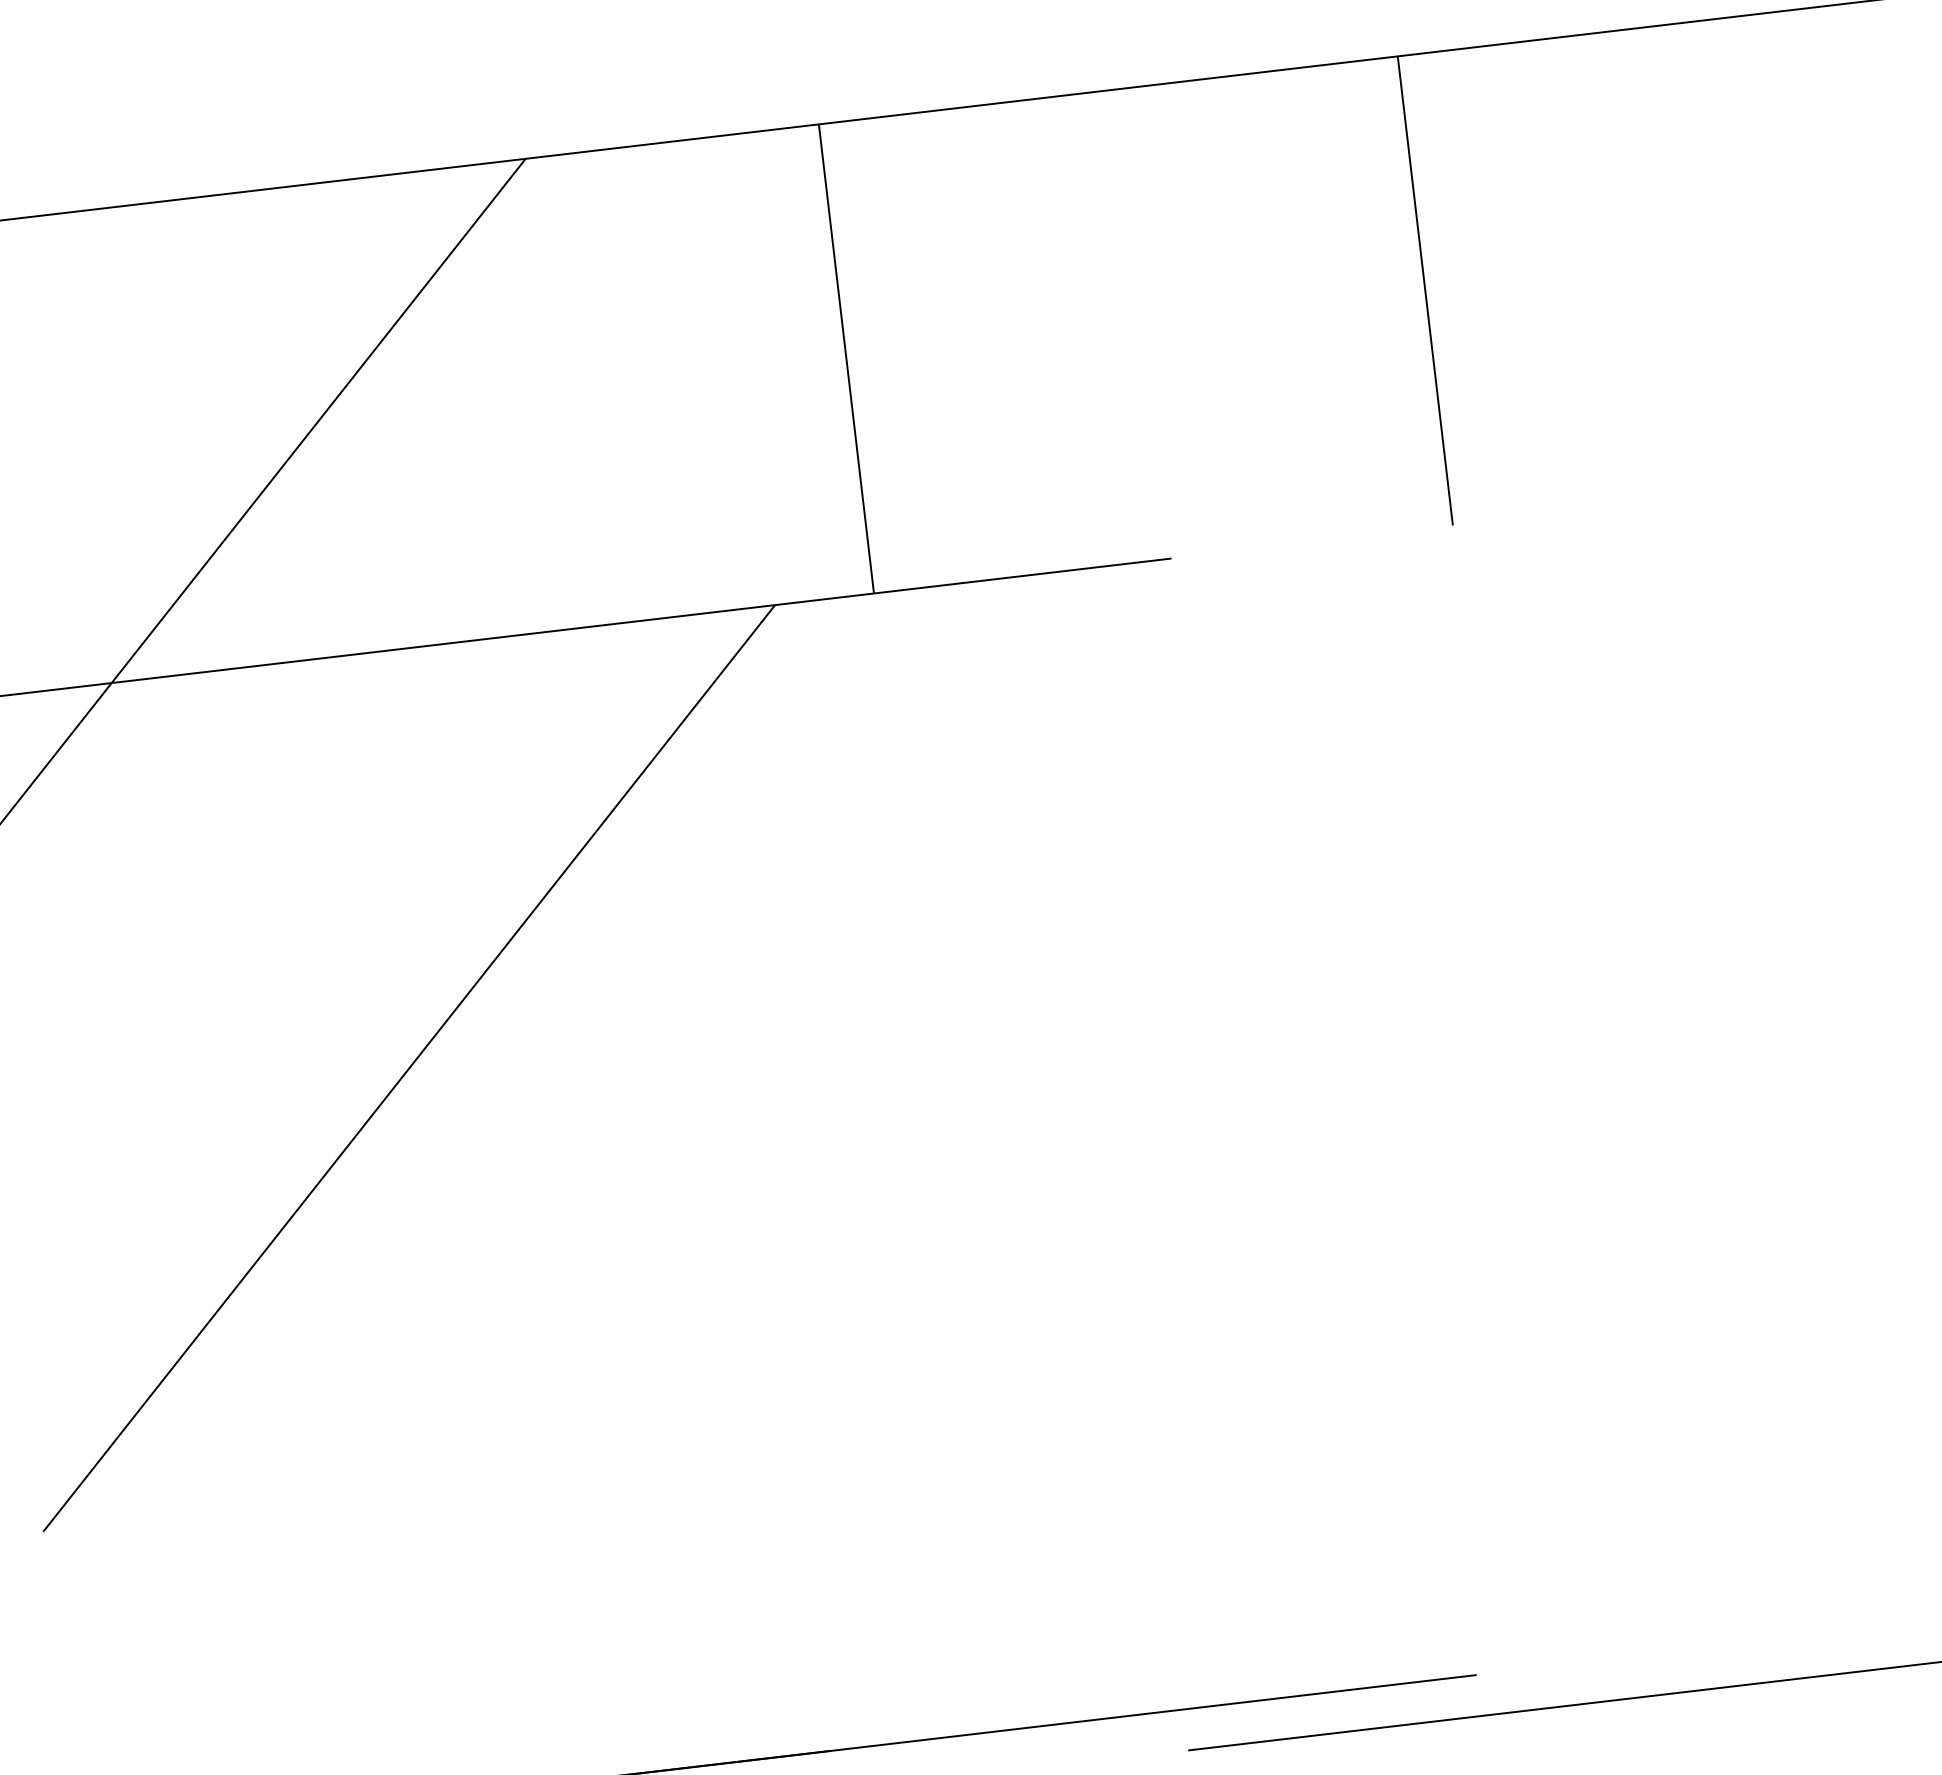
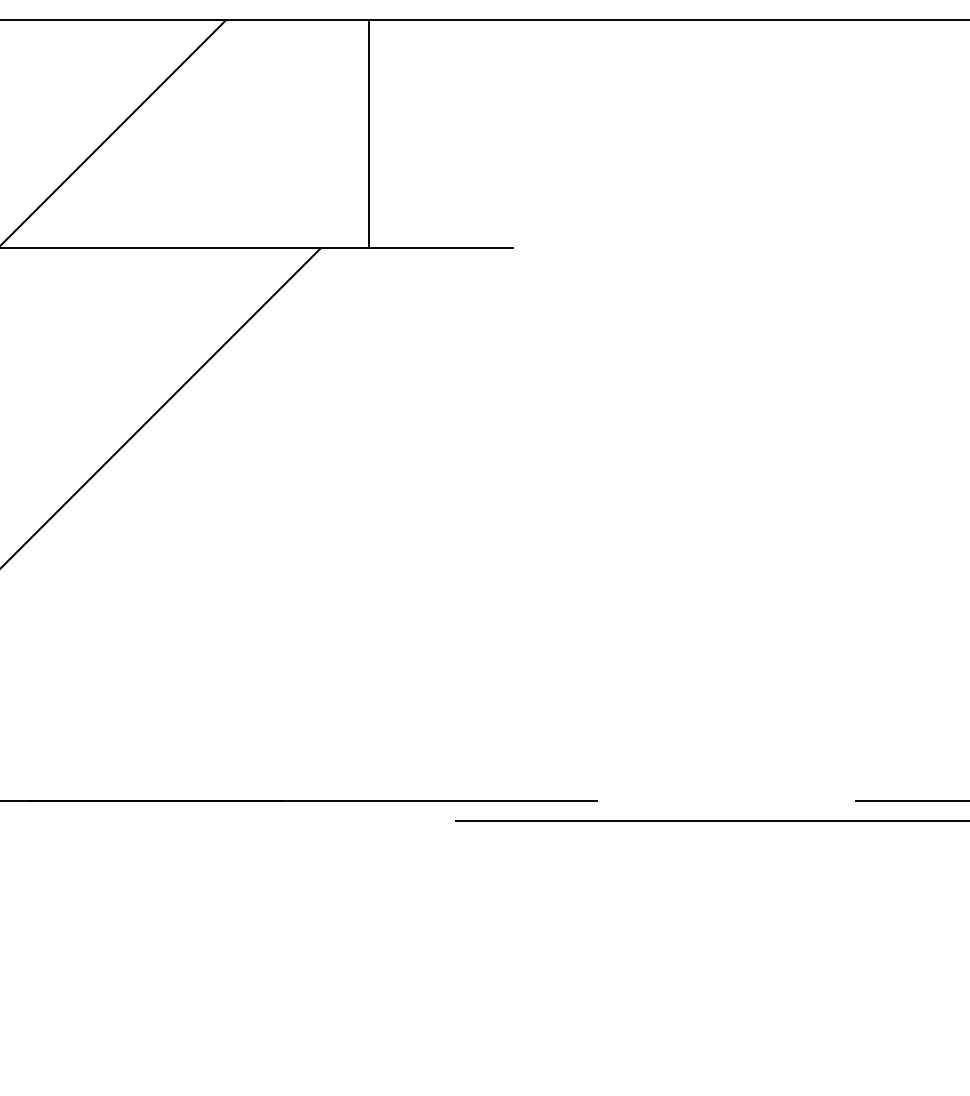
line: (1426, 290) -> (651, 133), removed

